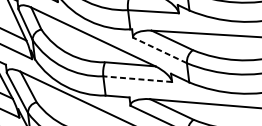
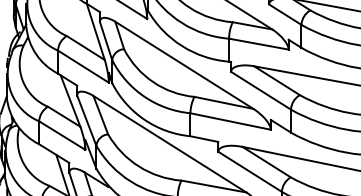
line: (159, 50) -> (260, 90), dashed -> solid
line: (137, 79) -> (230, 121), dashed -> solid

